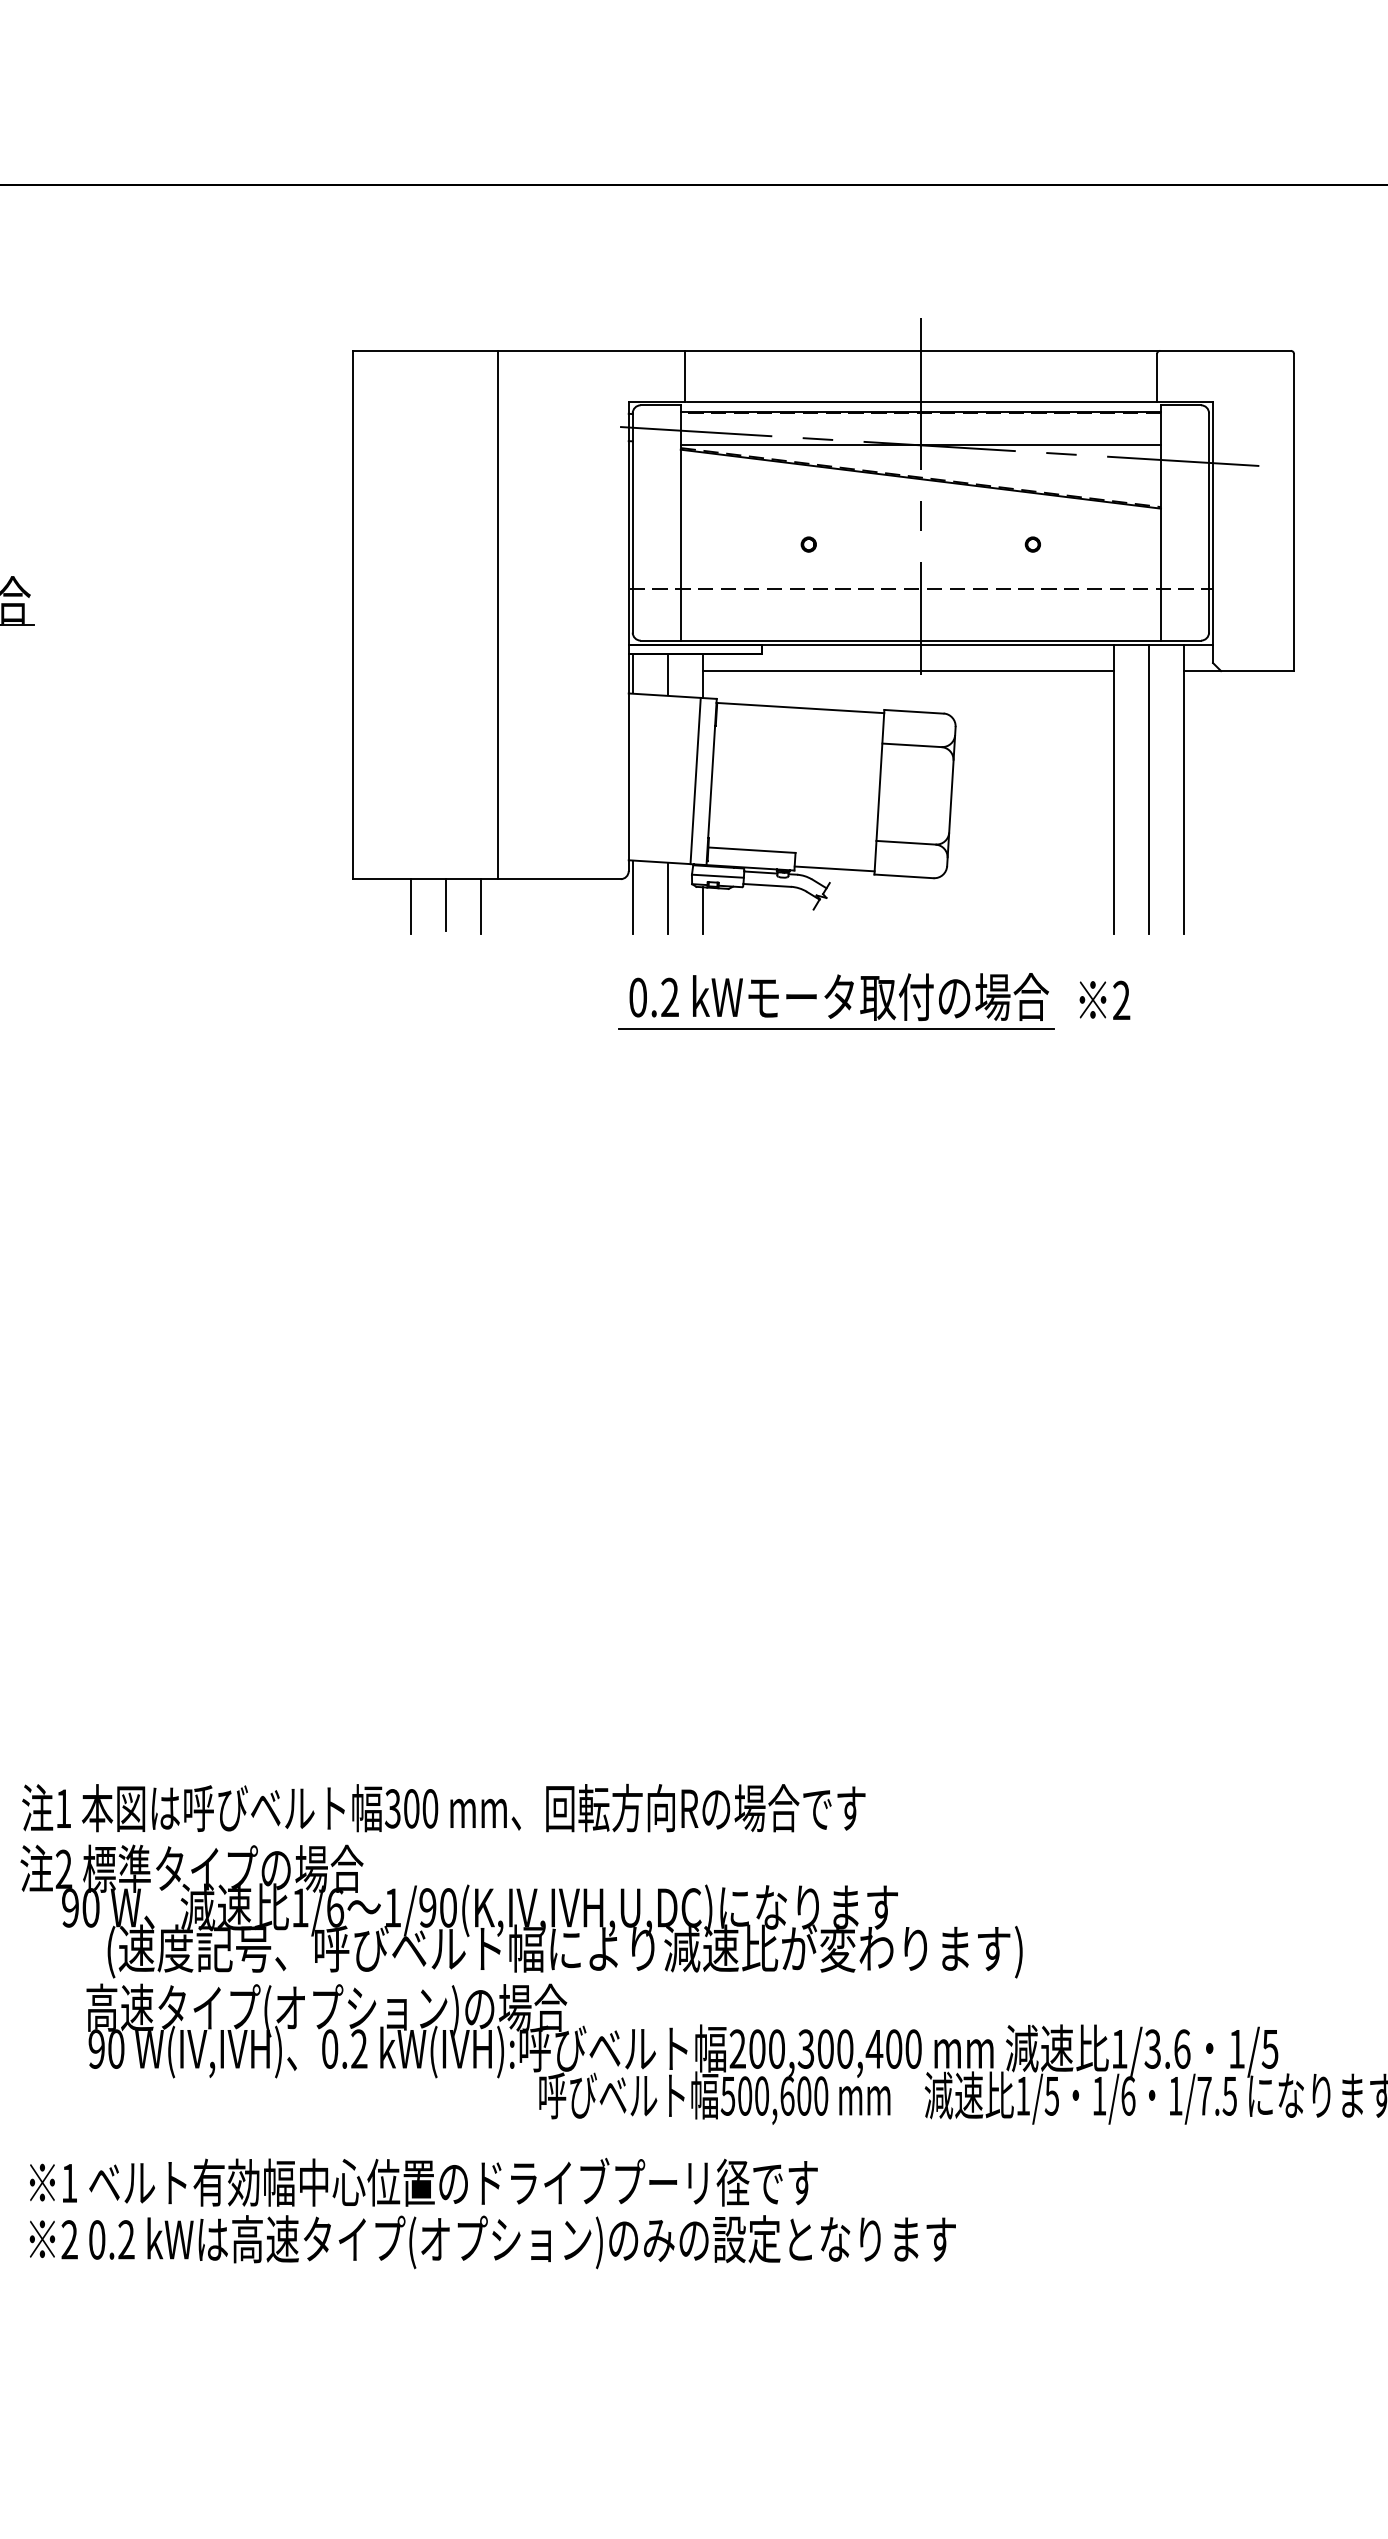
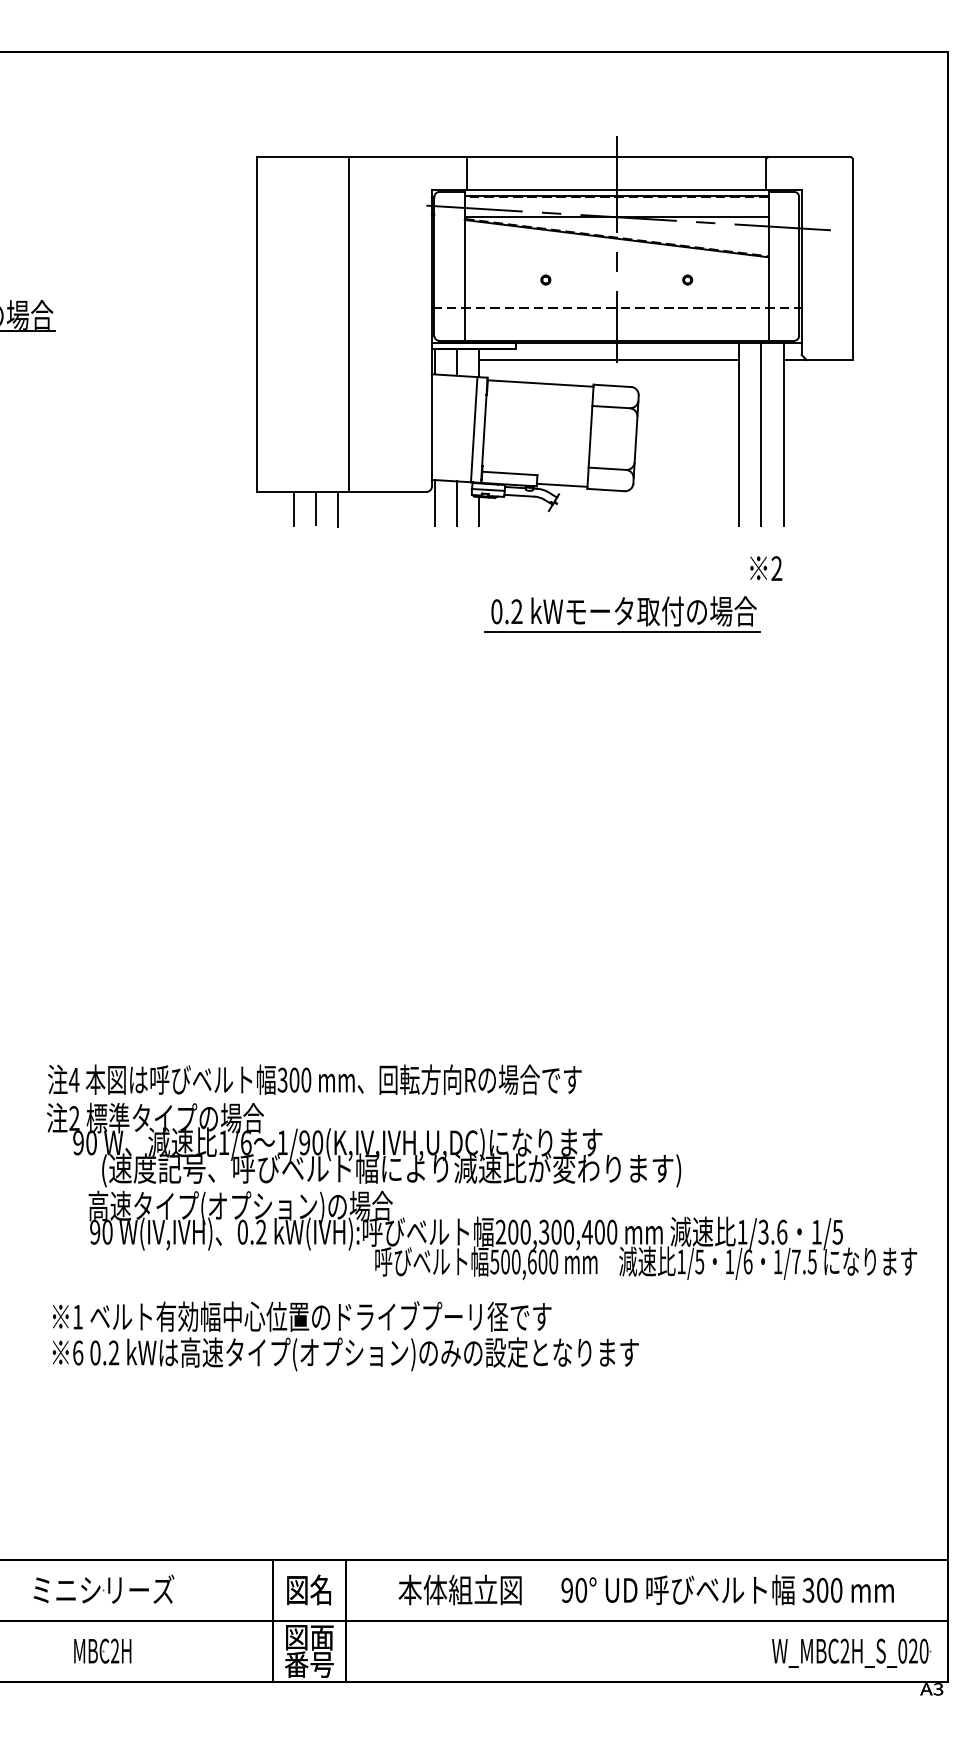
text: (1105, 1000) -> (766, 568), moved
part: (836, 1001) -> (622, 614), moved
text: (62, 1809) -> (73, 1080), 1 -> 4
text: (70, 2239) -> (78, 1352), 2 -> 6

